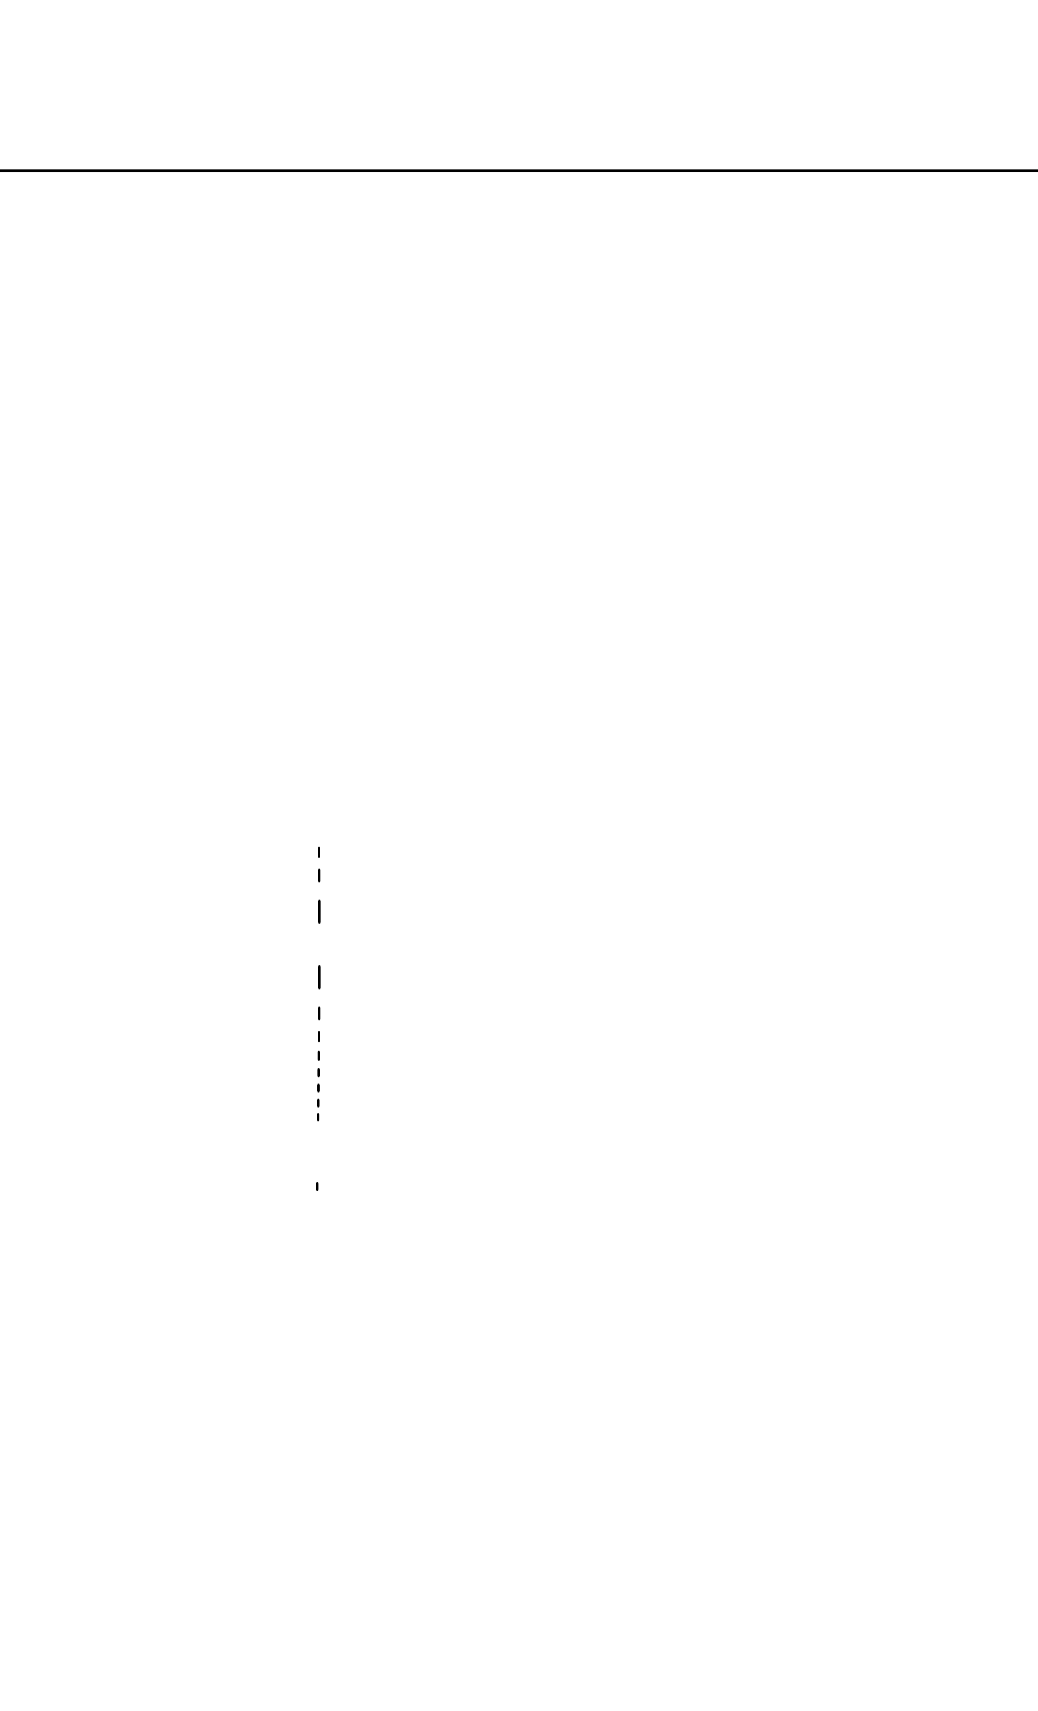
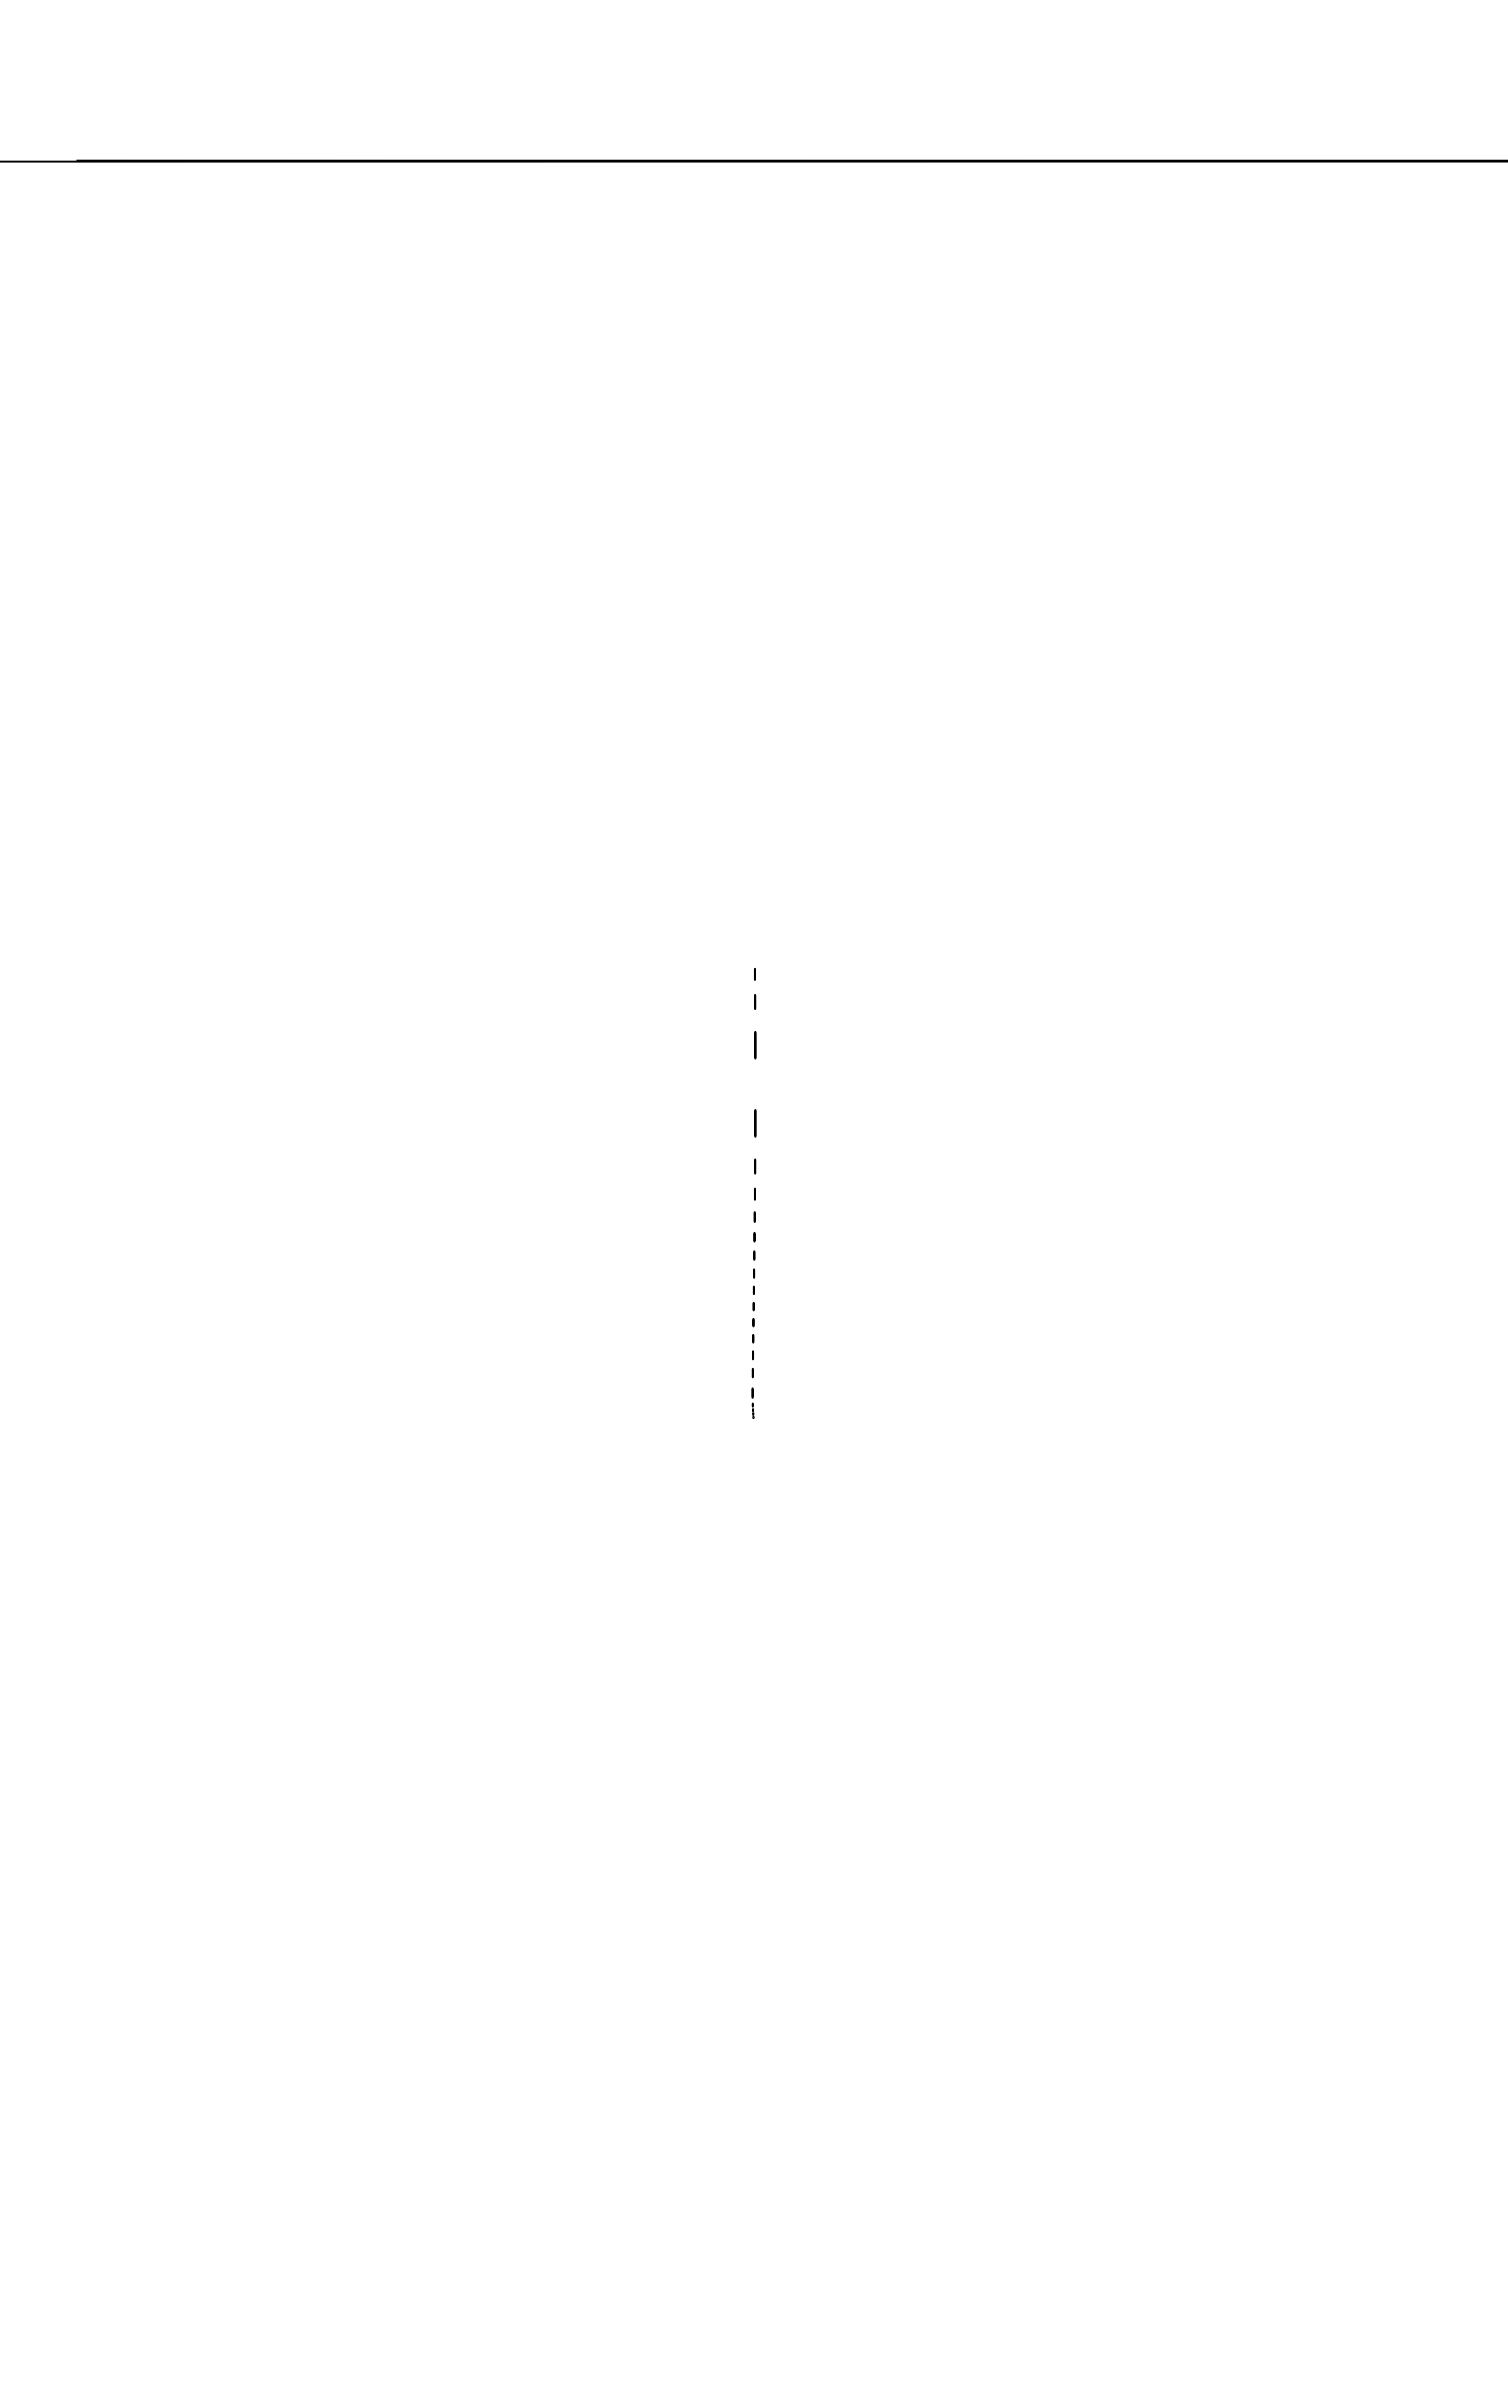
part: (317, 1151) -> (753, 1331), added
line: (316, 1211) -> (752, 1402), added

